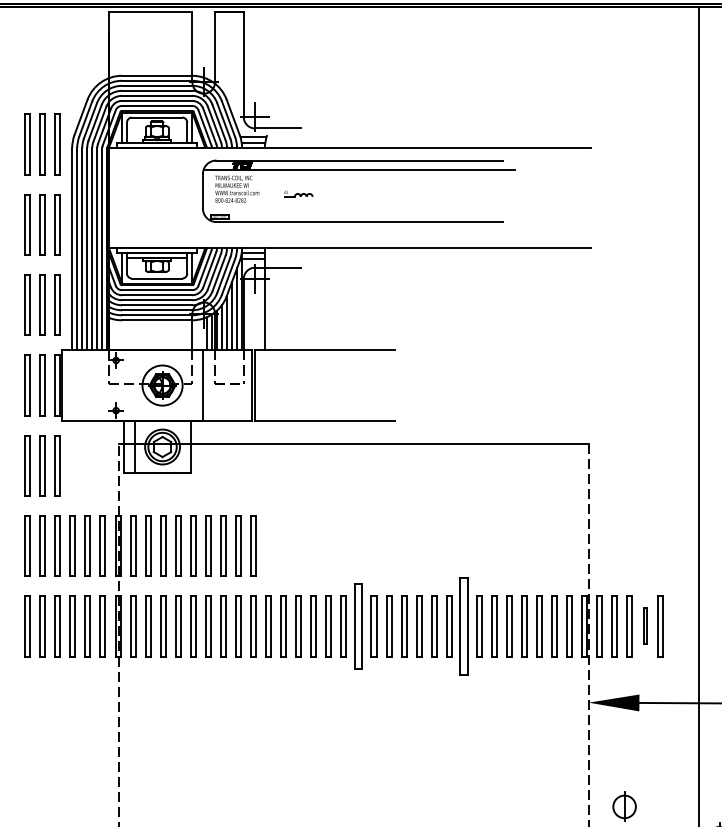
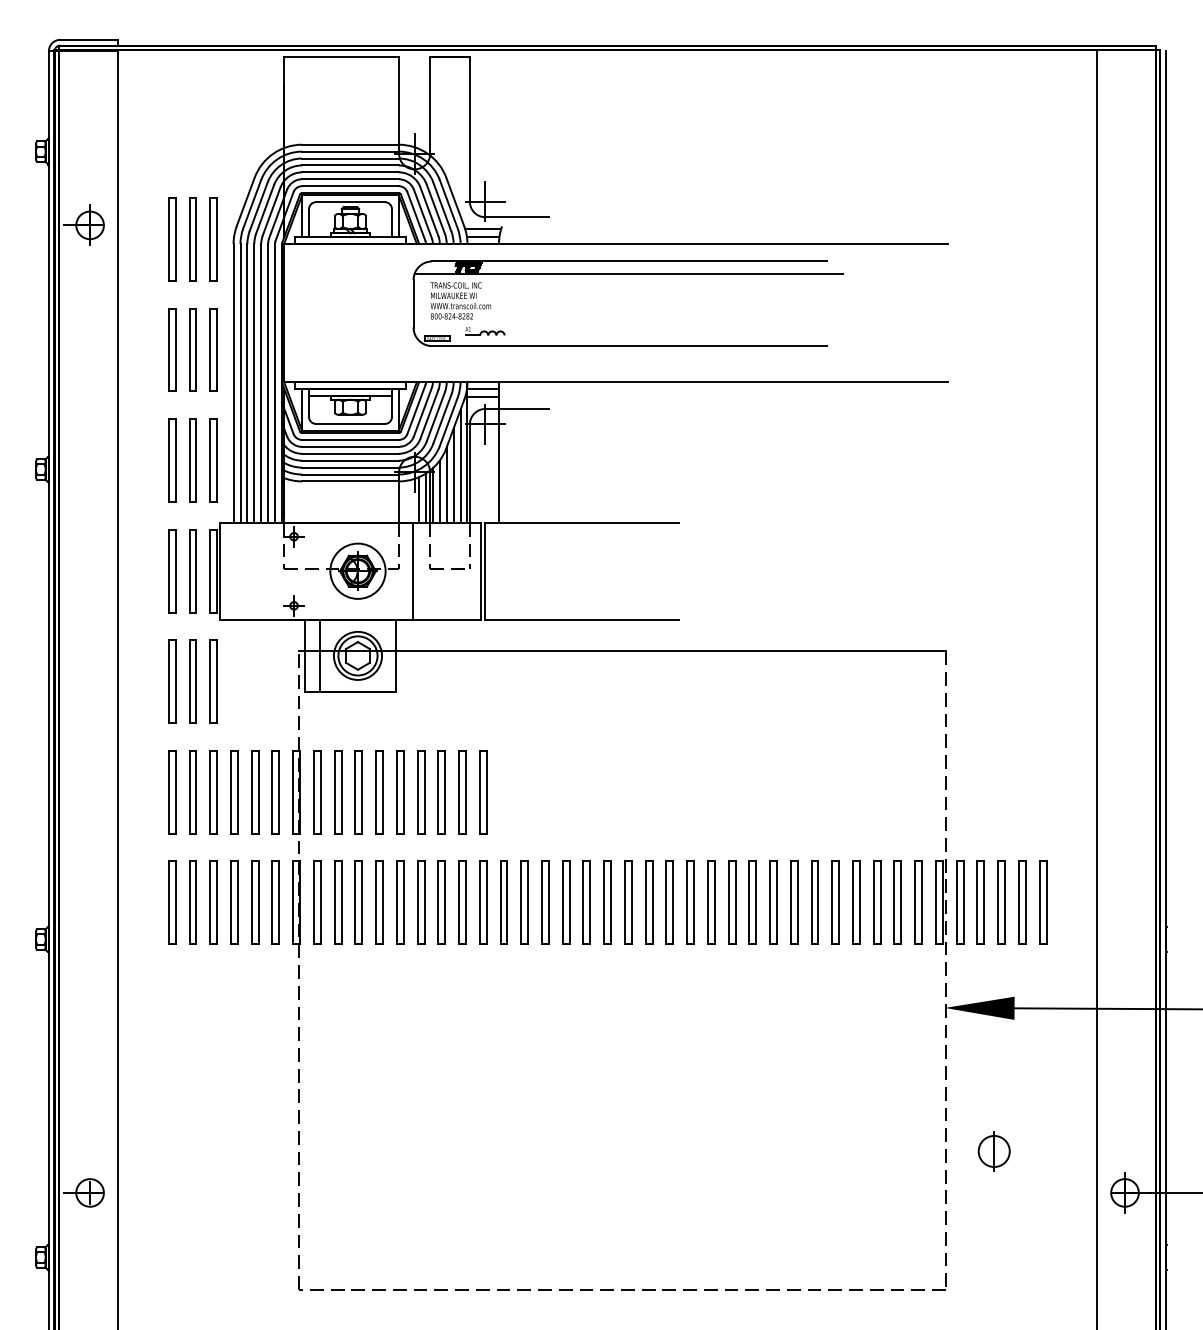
part: (298, 194) -> (485, 331), moved
part: (359, 626) -> (628, 902), size x0.71
part: (464, 626) -> (773, 902), size x0.62
part: (645, 626) -> (1022, 902), size x1.67

